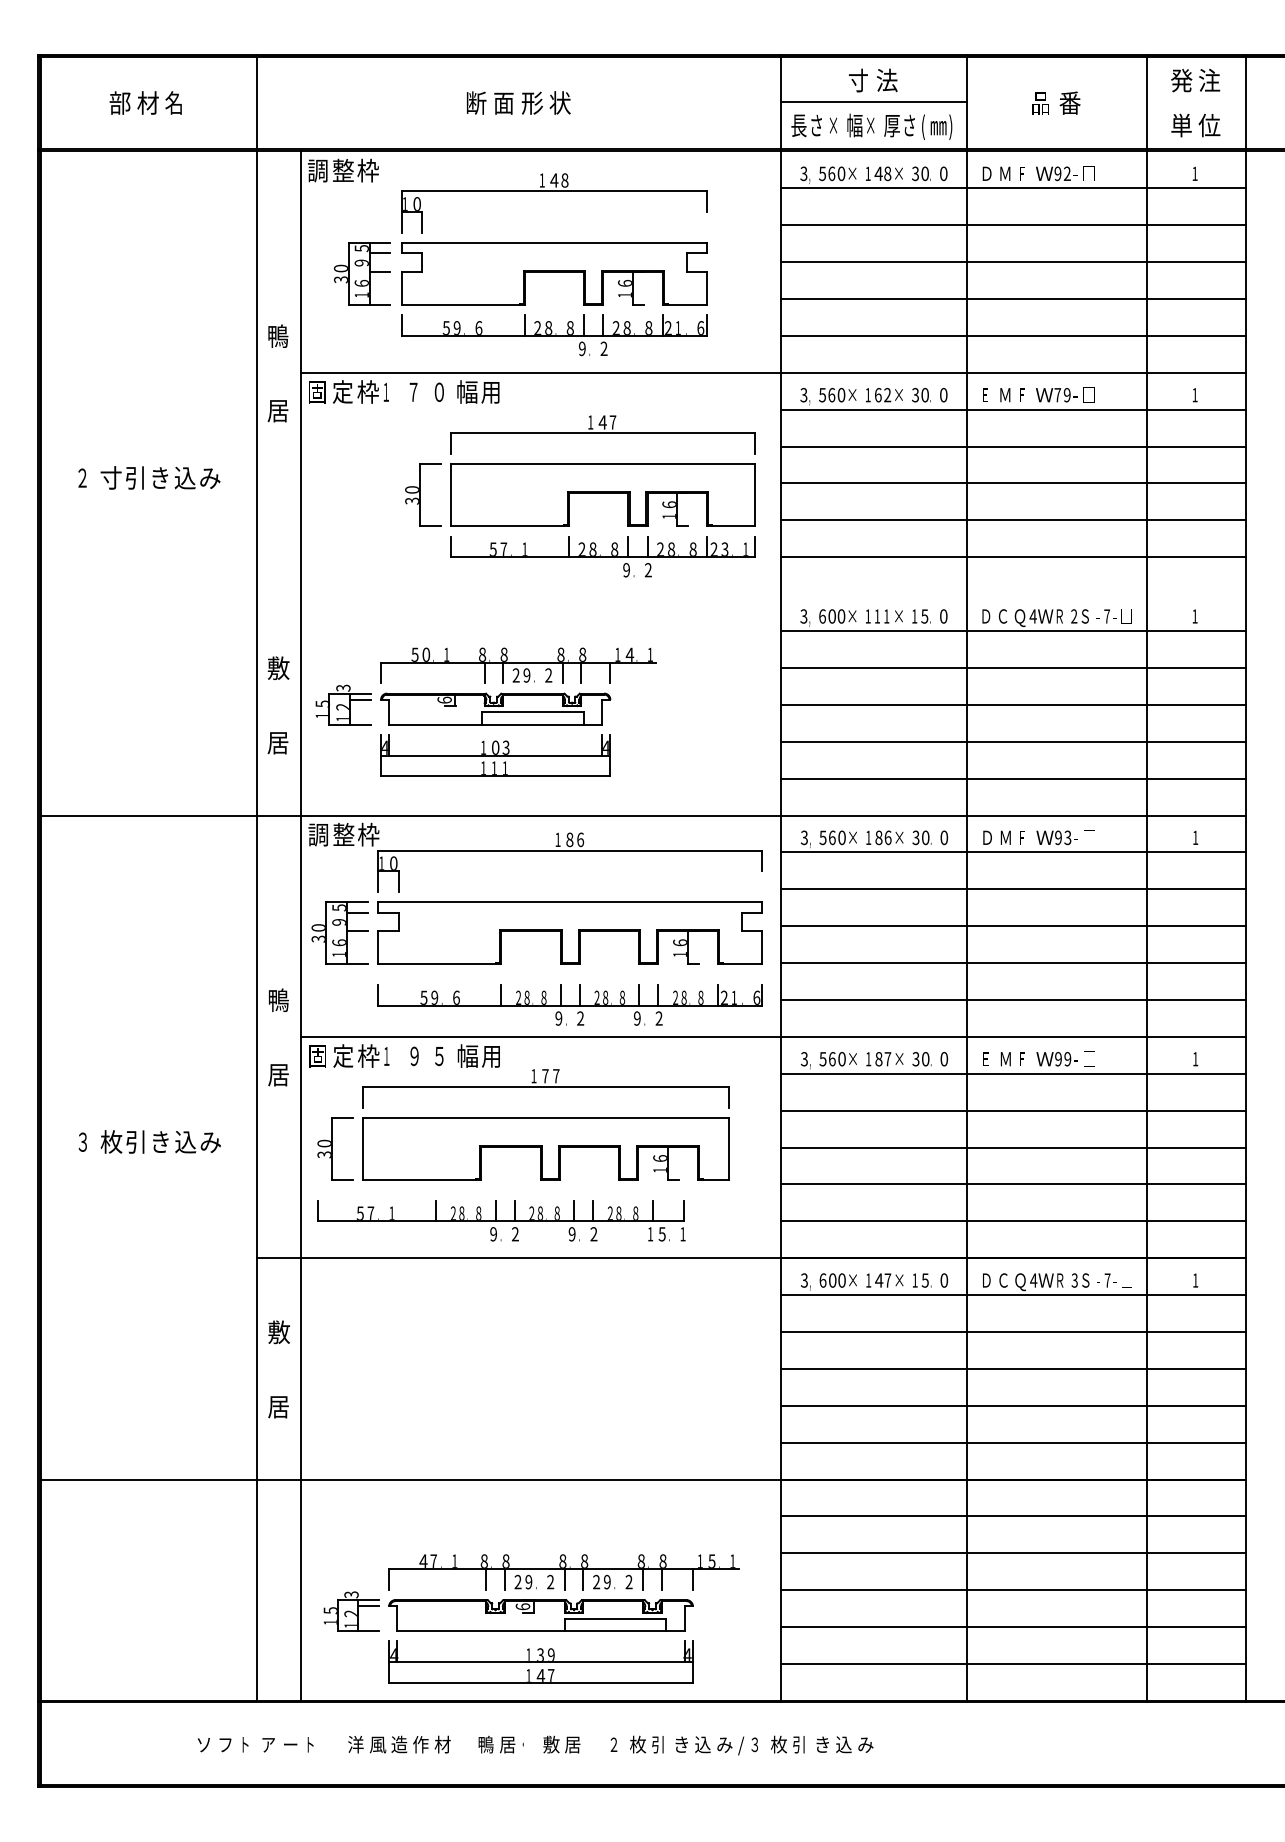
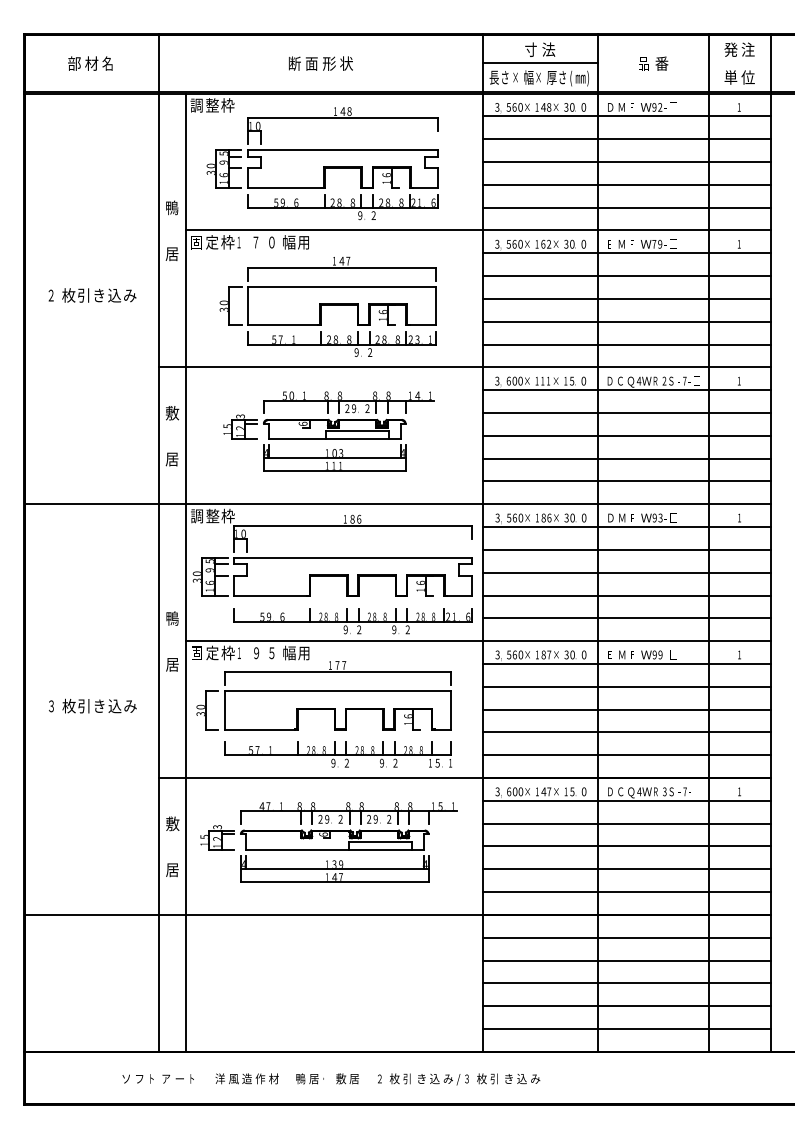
text: (110, 477) -> (68, 295), 寸 -> 枚
part: (579, 495) -> (327, 306), moved
line: (750, 594) -> (464, 367), added
part: (485, 712) -> (328, 431), moved
part: (500, 1220) -> (337, 754), moved
part: (530, 1619) -> (328, 842), moved

